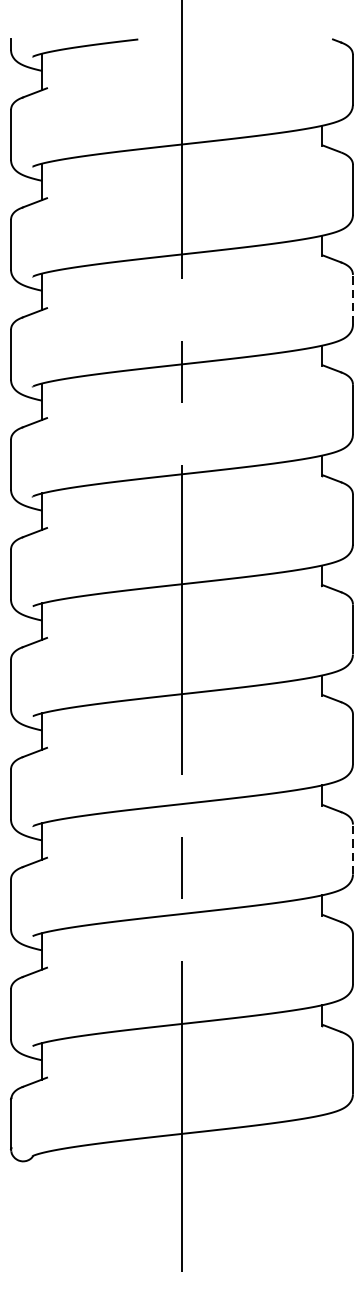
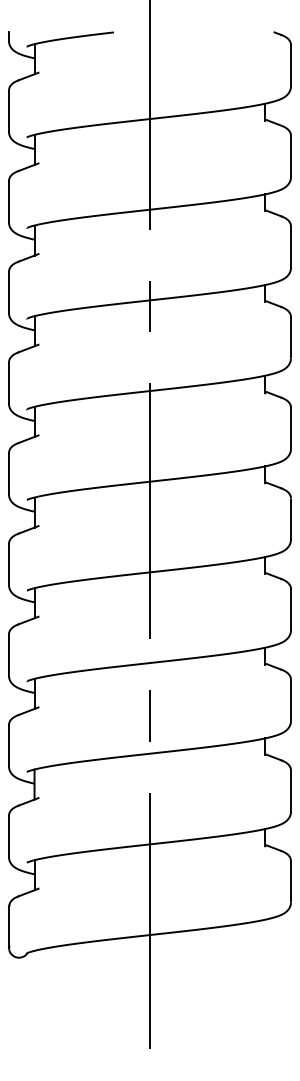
line: (353, 300) -> (291, 247), dashed -> solid
line: (353, 849) -> (291, 700), dashed -> solid

